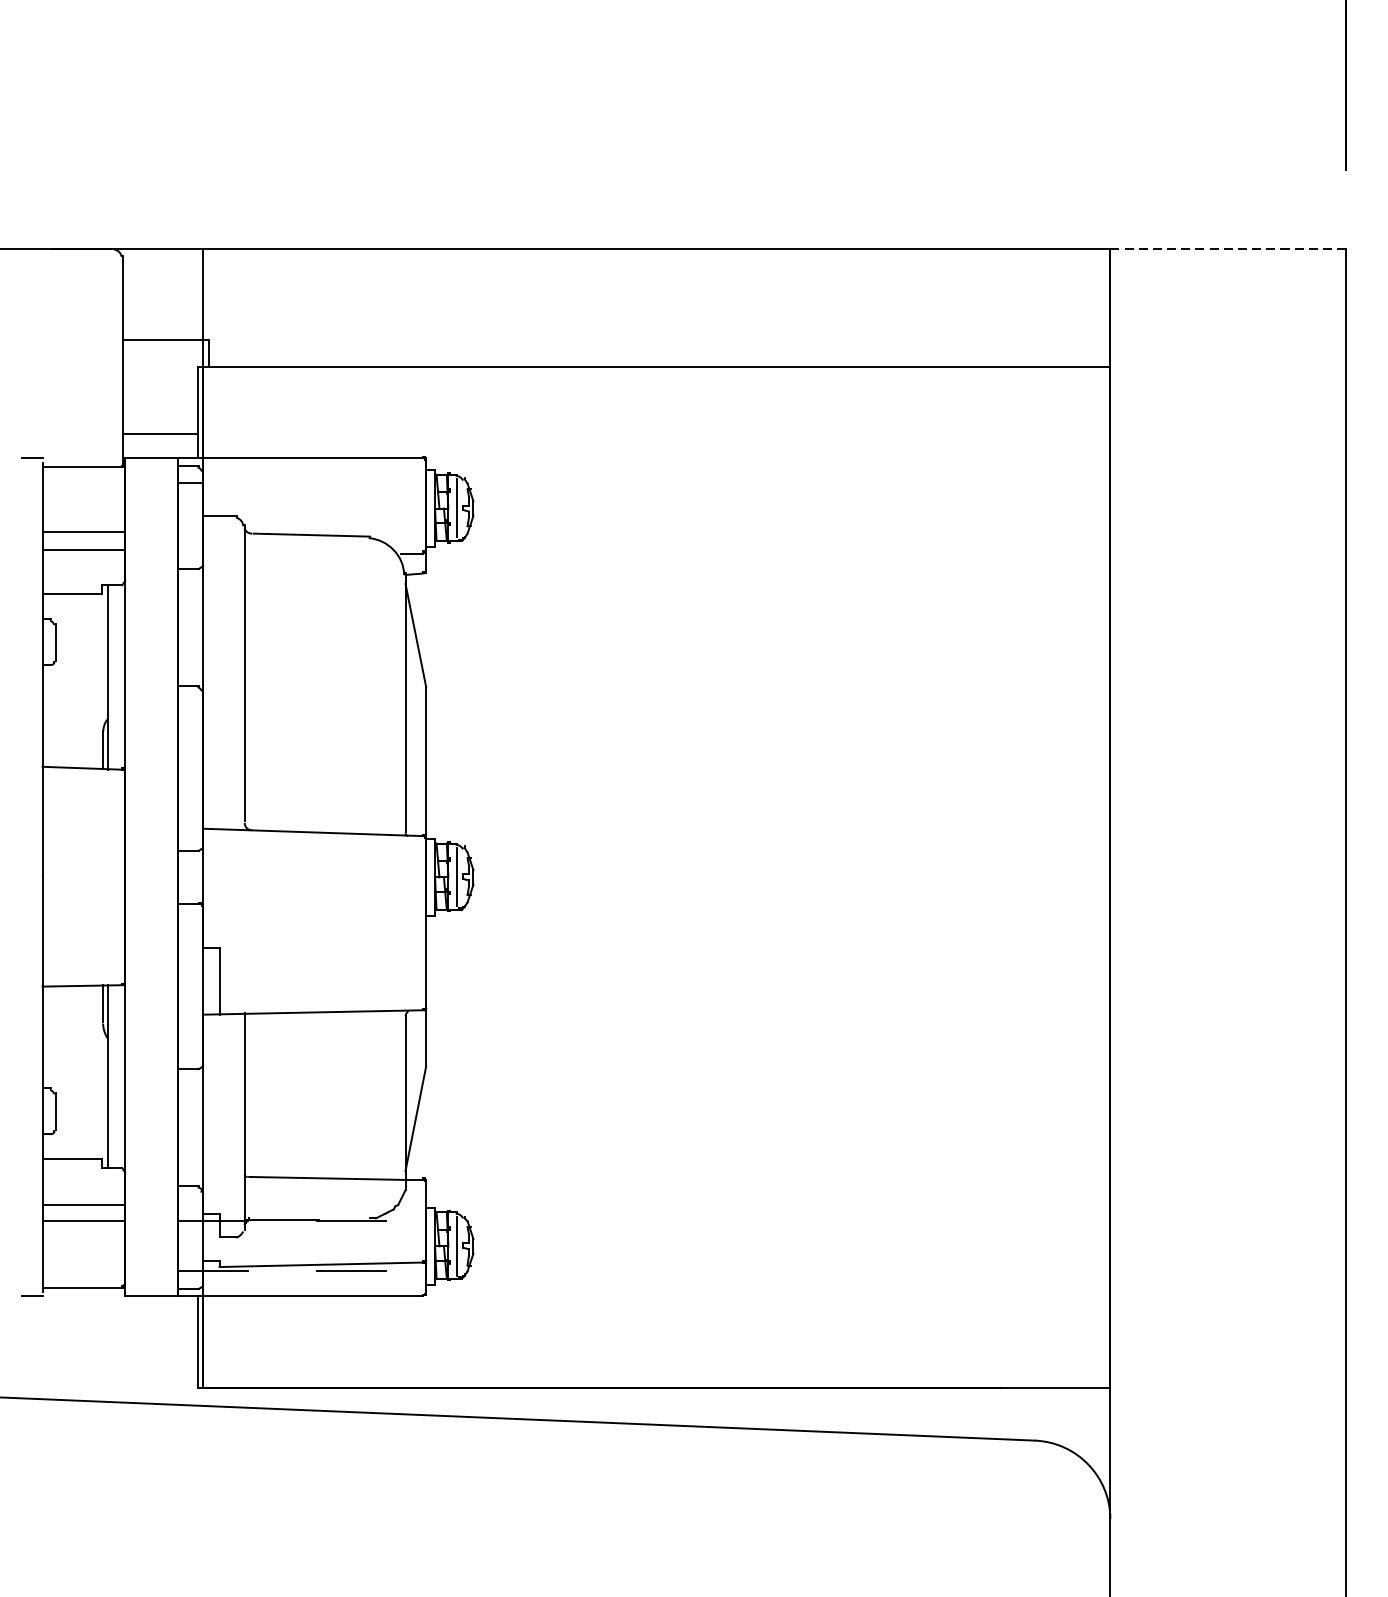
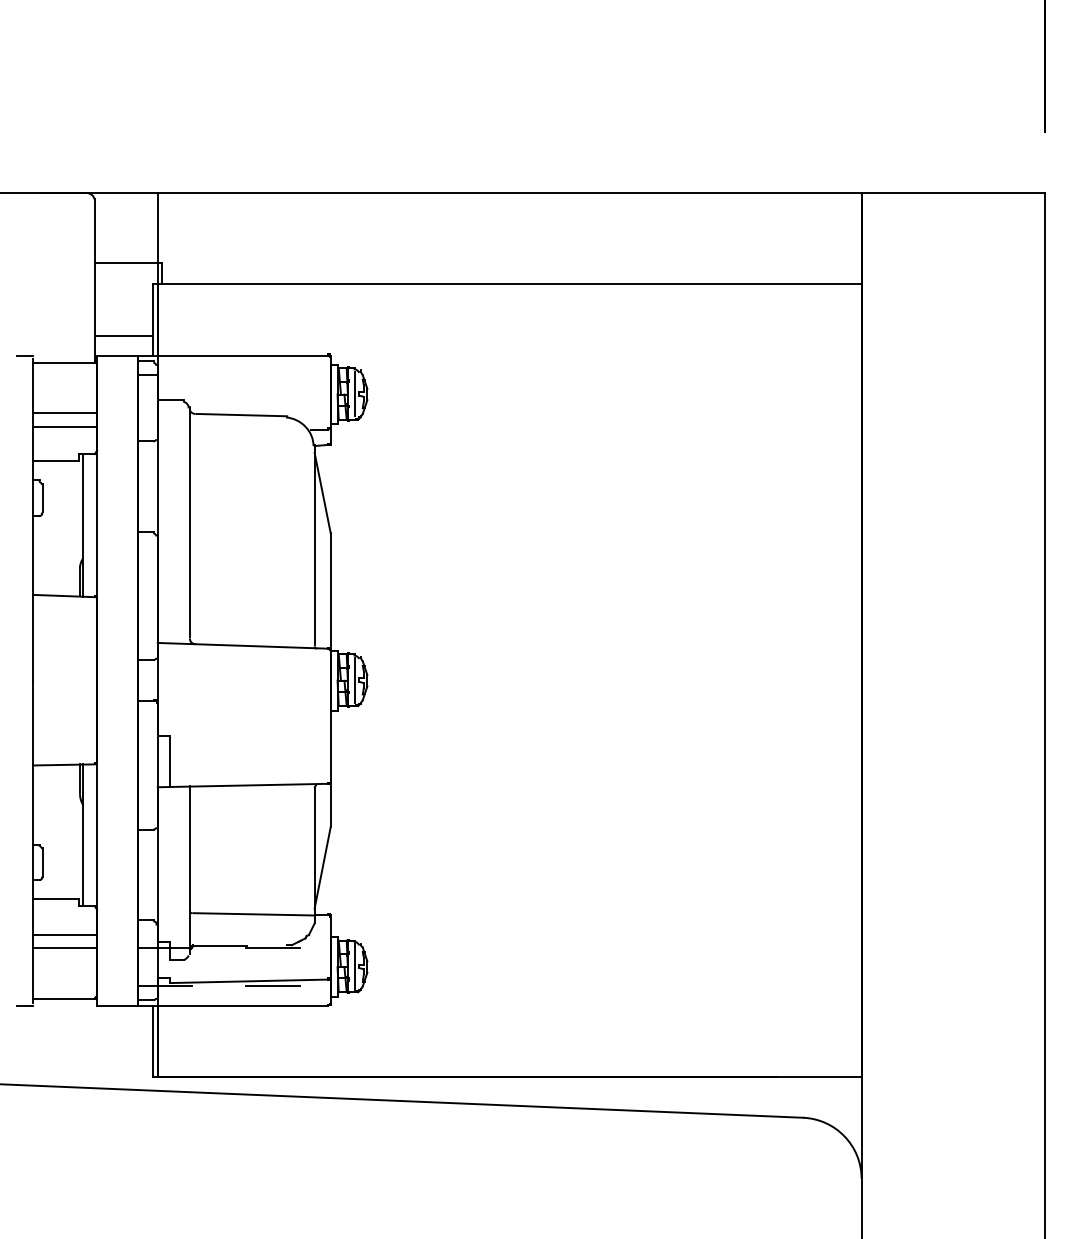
line: (1228, 248) -> (953, 192), dashed -> solid

